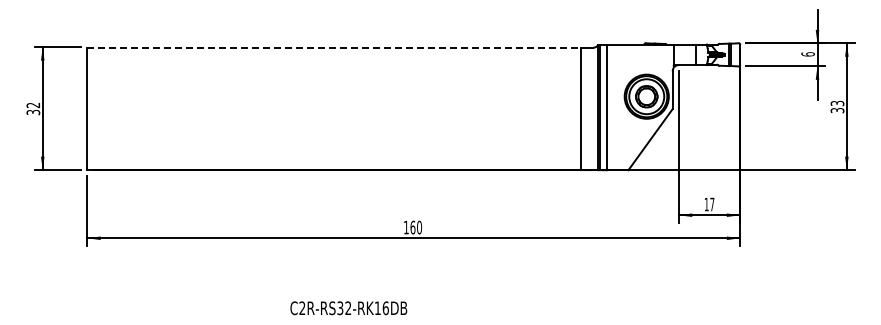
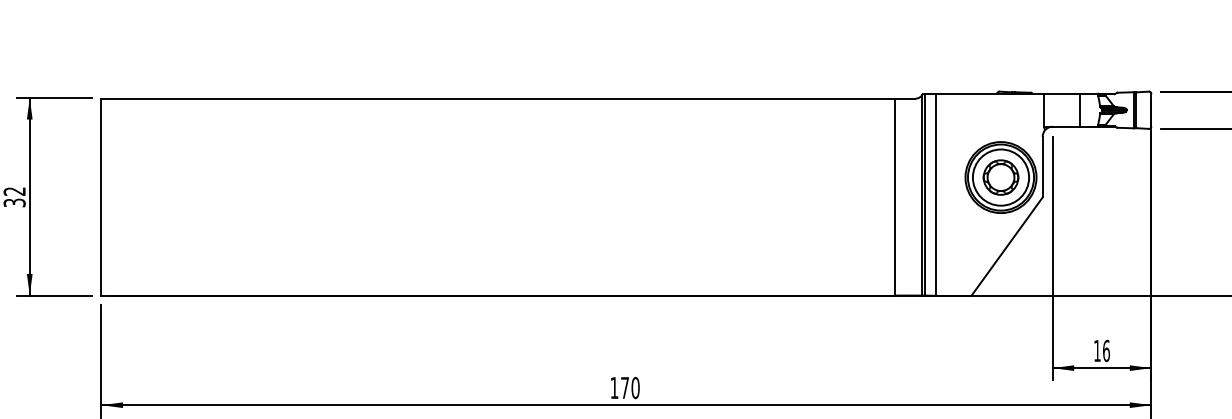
line: (333, 47) -> (497, 98), dashed -> solid
text: (712, 204) -> (1106, 350), 17 -> 16
text: (412, 227) -> (624, 387), 160 -> 170

